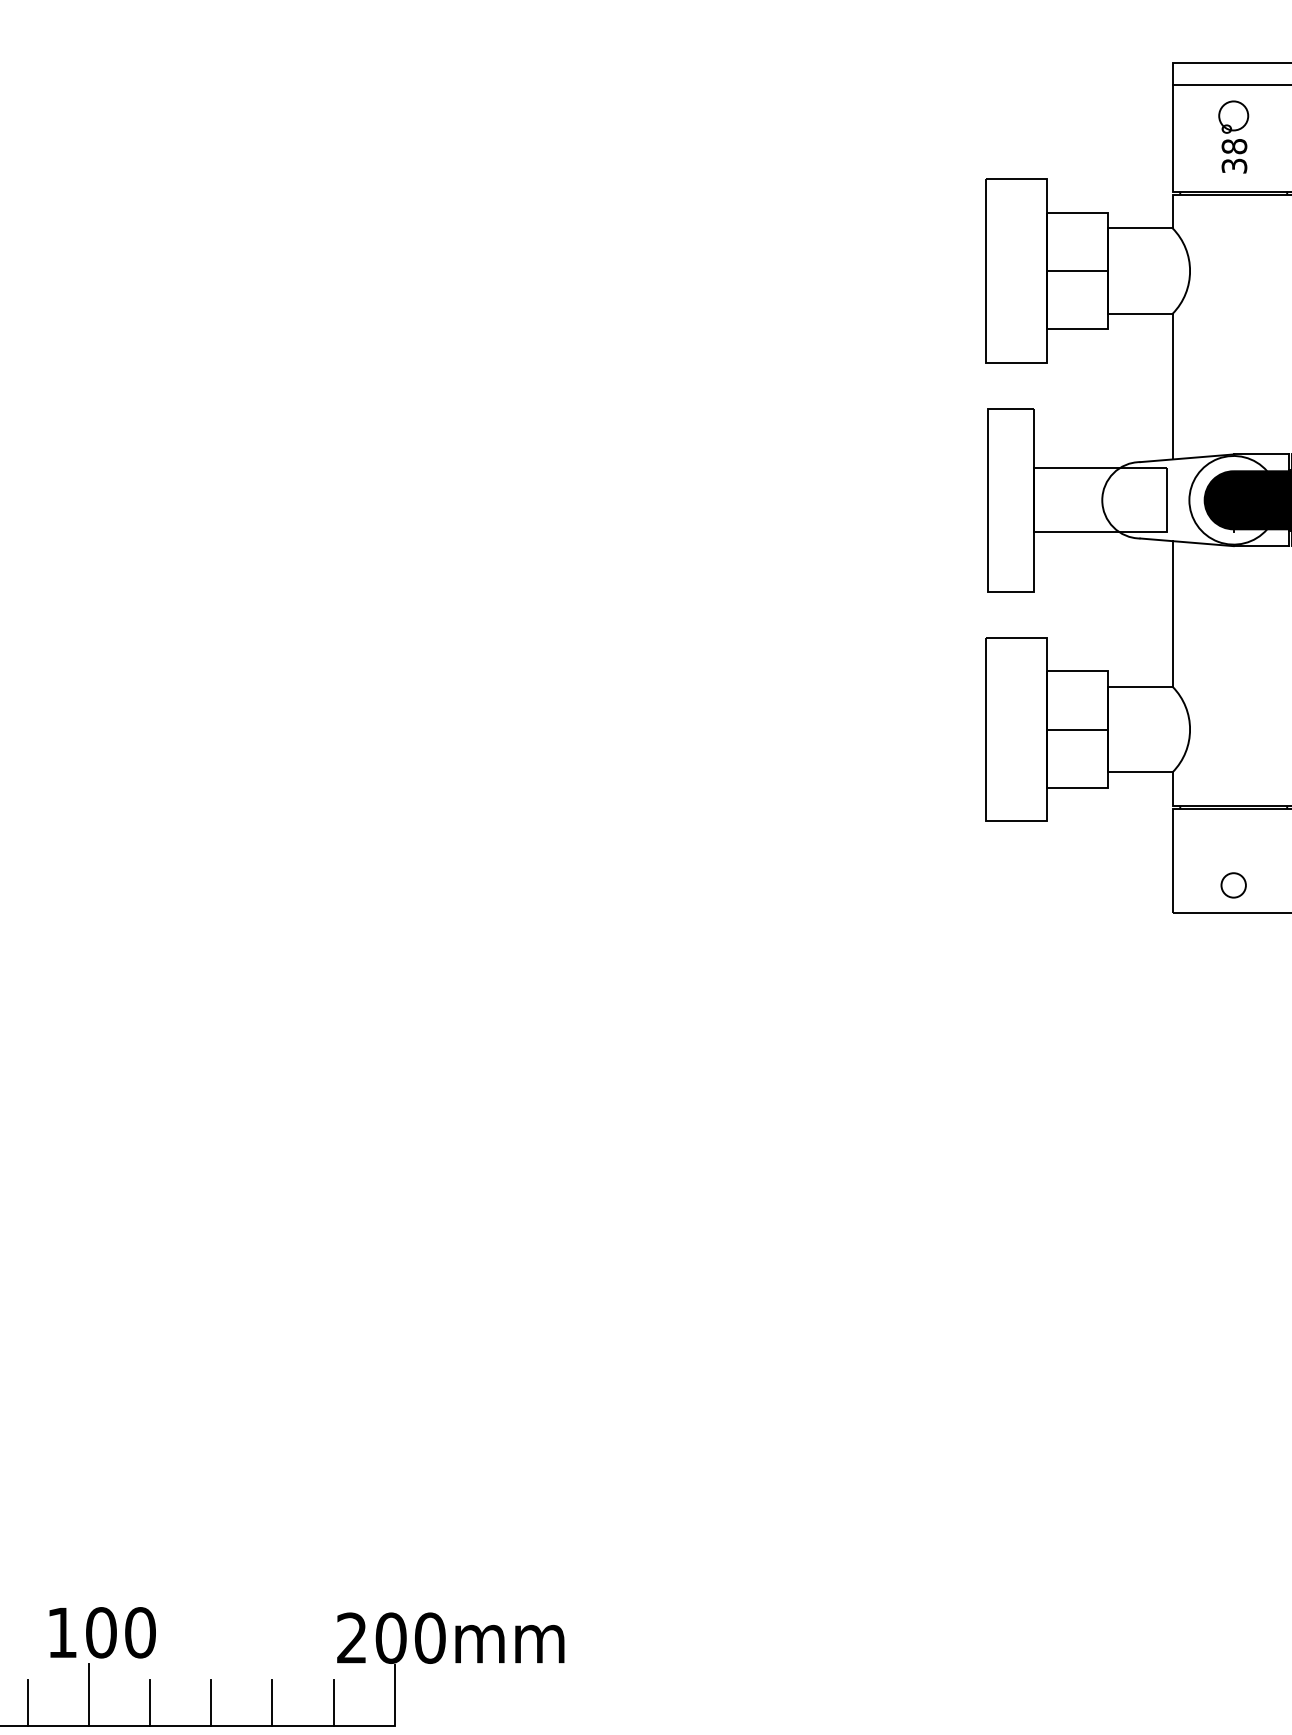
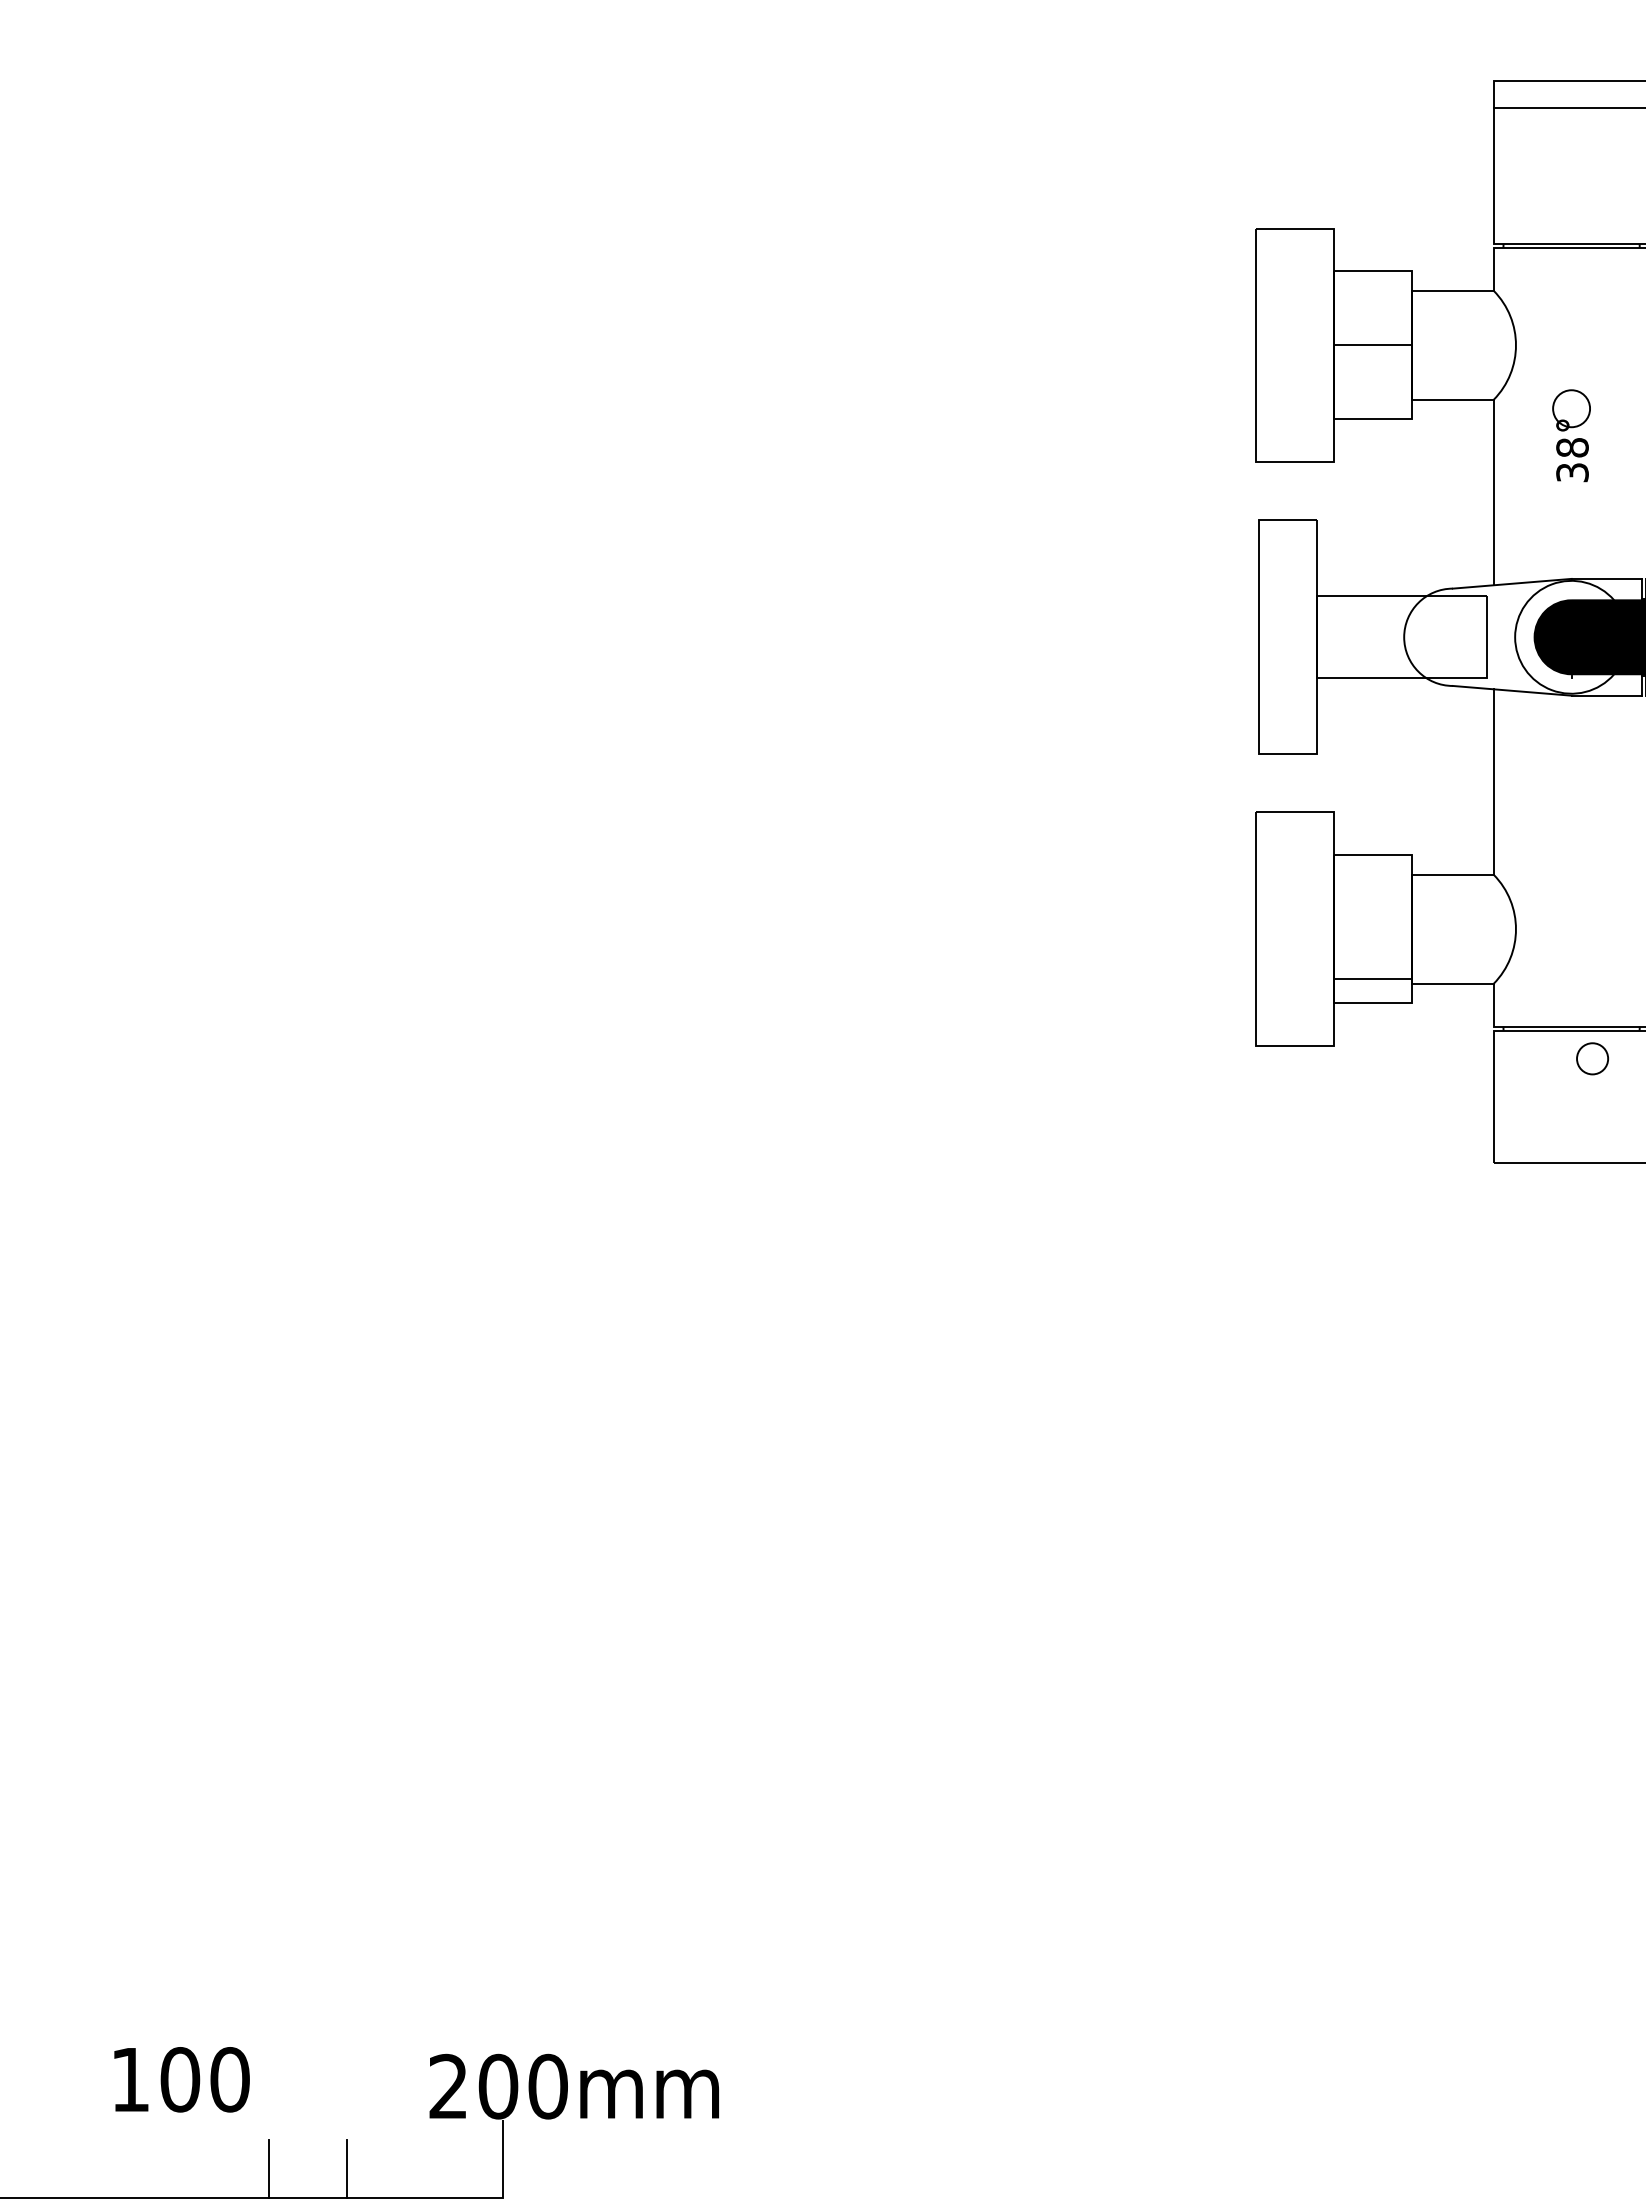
part: (1233, 136) -> (1571, 435), moved
line: (1077, 729) -> (1372, 979), moved
circle: (1233, 885) -> (1592, 1058), moved
text: (102, 1632) -> (181, 2079), moved
line: (88, 1694) -> (113, 2158), removed
line: (27, 1702) -> (35, 2168), removed
line: (150, 1702) -> (191, 2168), removed
line: (333, 1702) -> (425, 2168), removed

